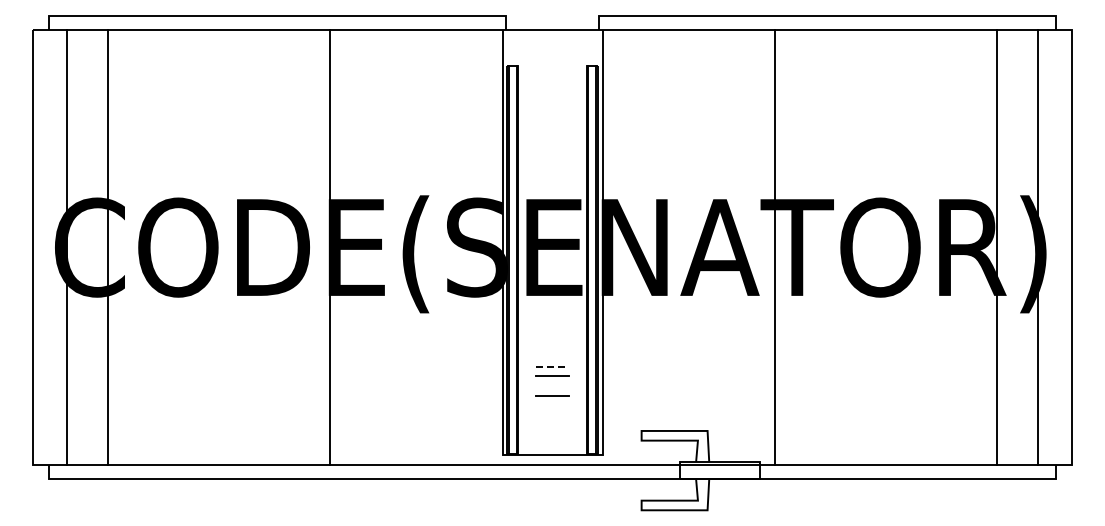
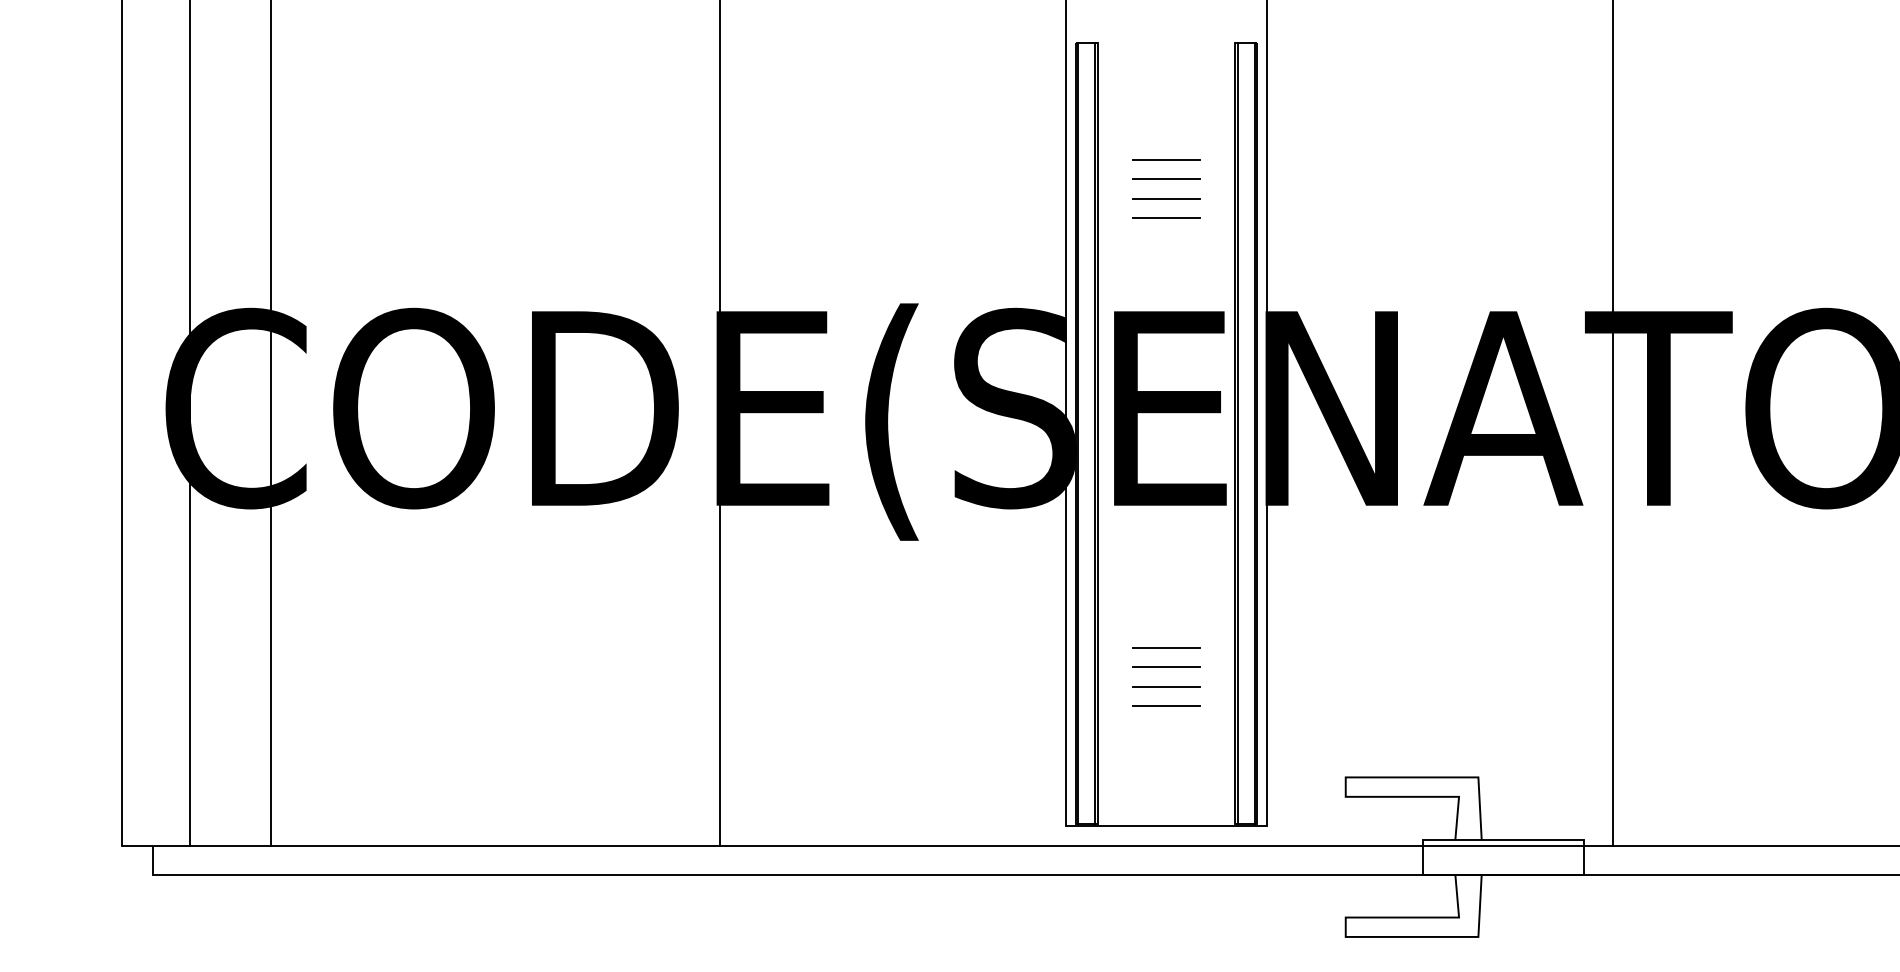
line: (552, 123) -> (1166, 158), added
line: (552, 133) -> (1166, 179), added
line: (552, 143) -> (1166, 199), added
line: (552, 152) -> (1166, 217), added
line: (552, 366) -> (1166, 647), dashed -> solid
line: (552, 385) -> (1166, 685), added

